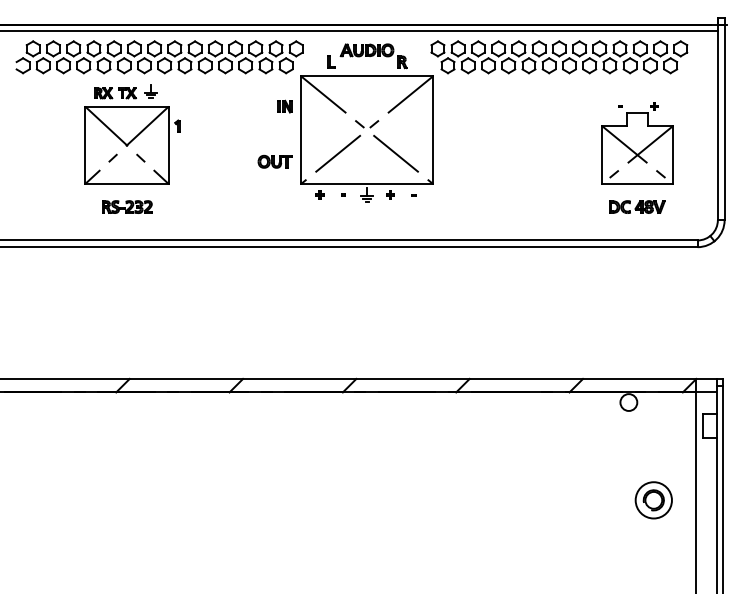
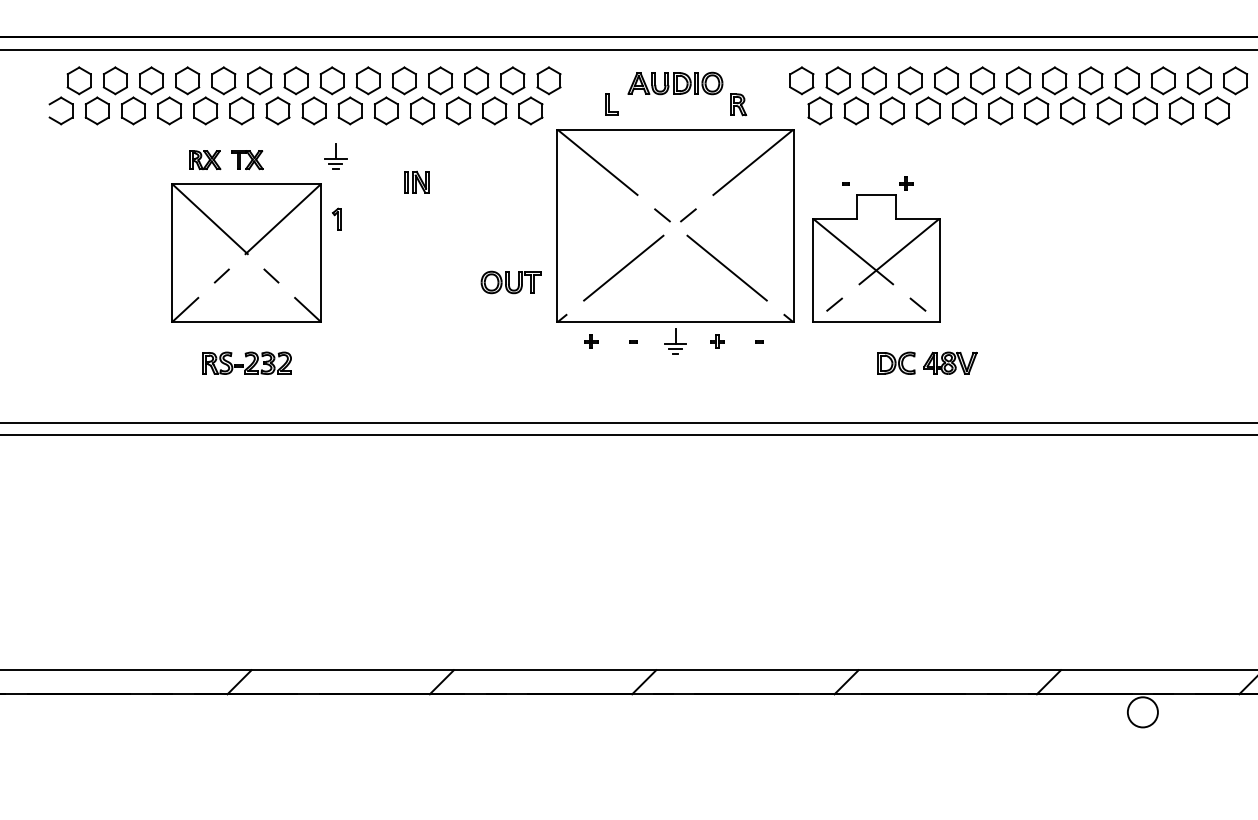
part: (150, 91) -> (335, 156), moved
part: (284, 106) -> (415, 181), moved
part: (637, 143) -> (876, 249), moved
part: (637, 206) -> (927, 362), moved

